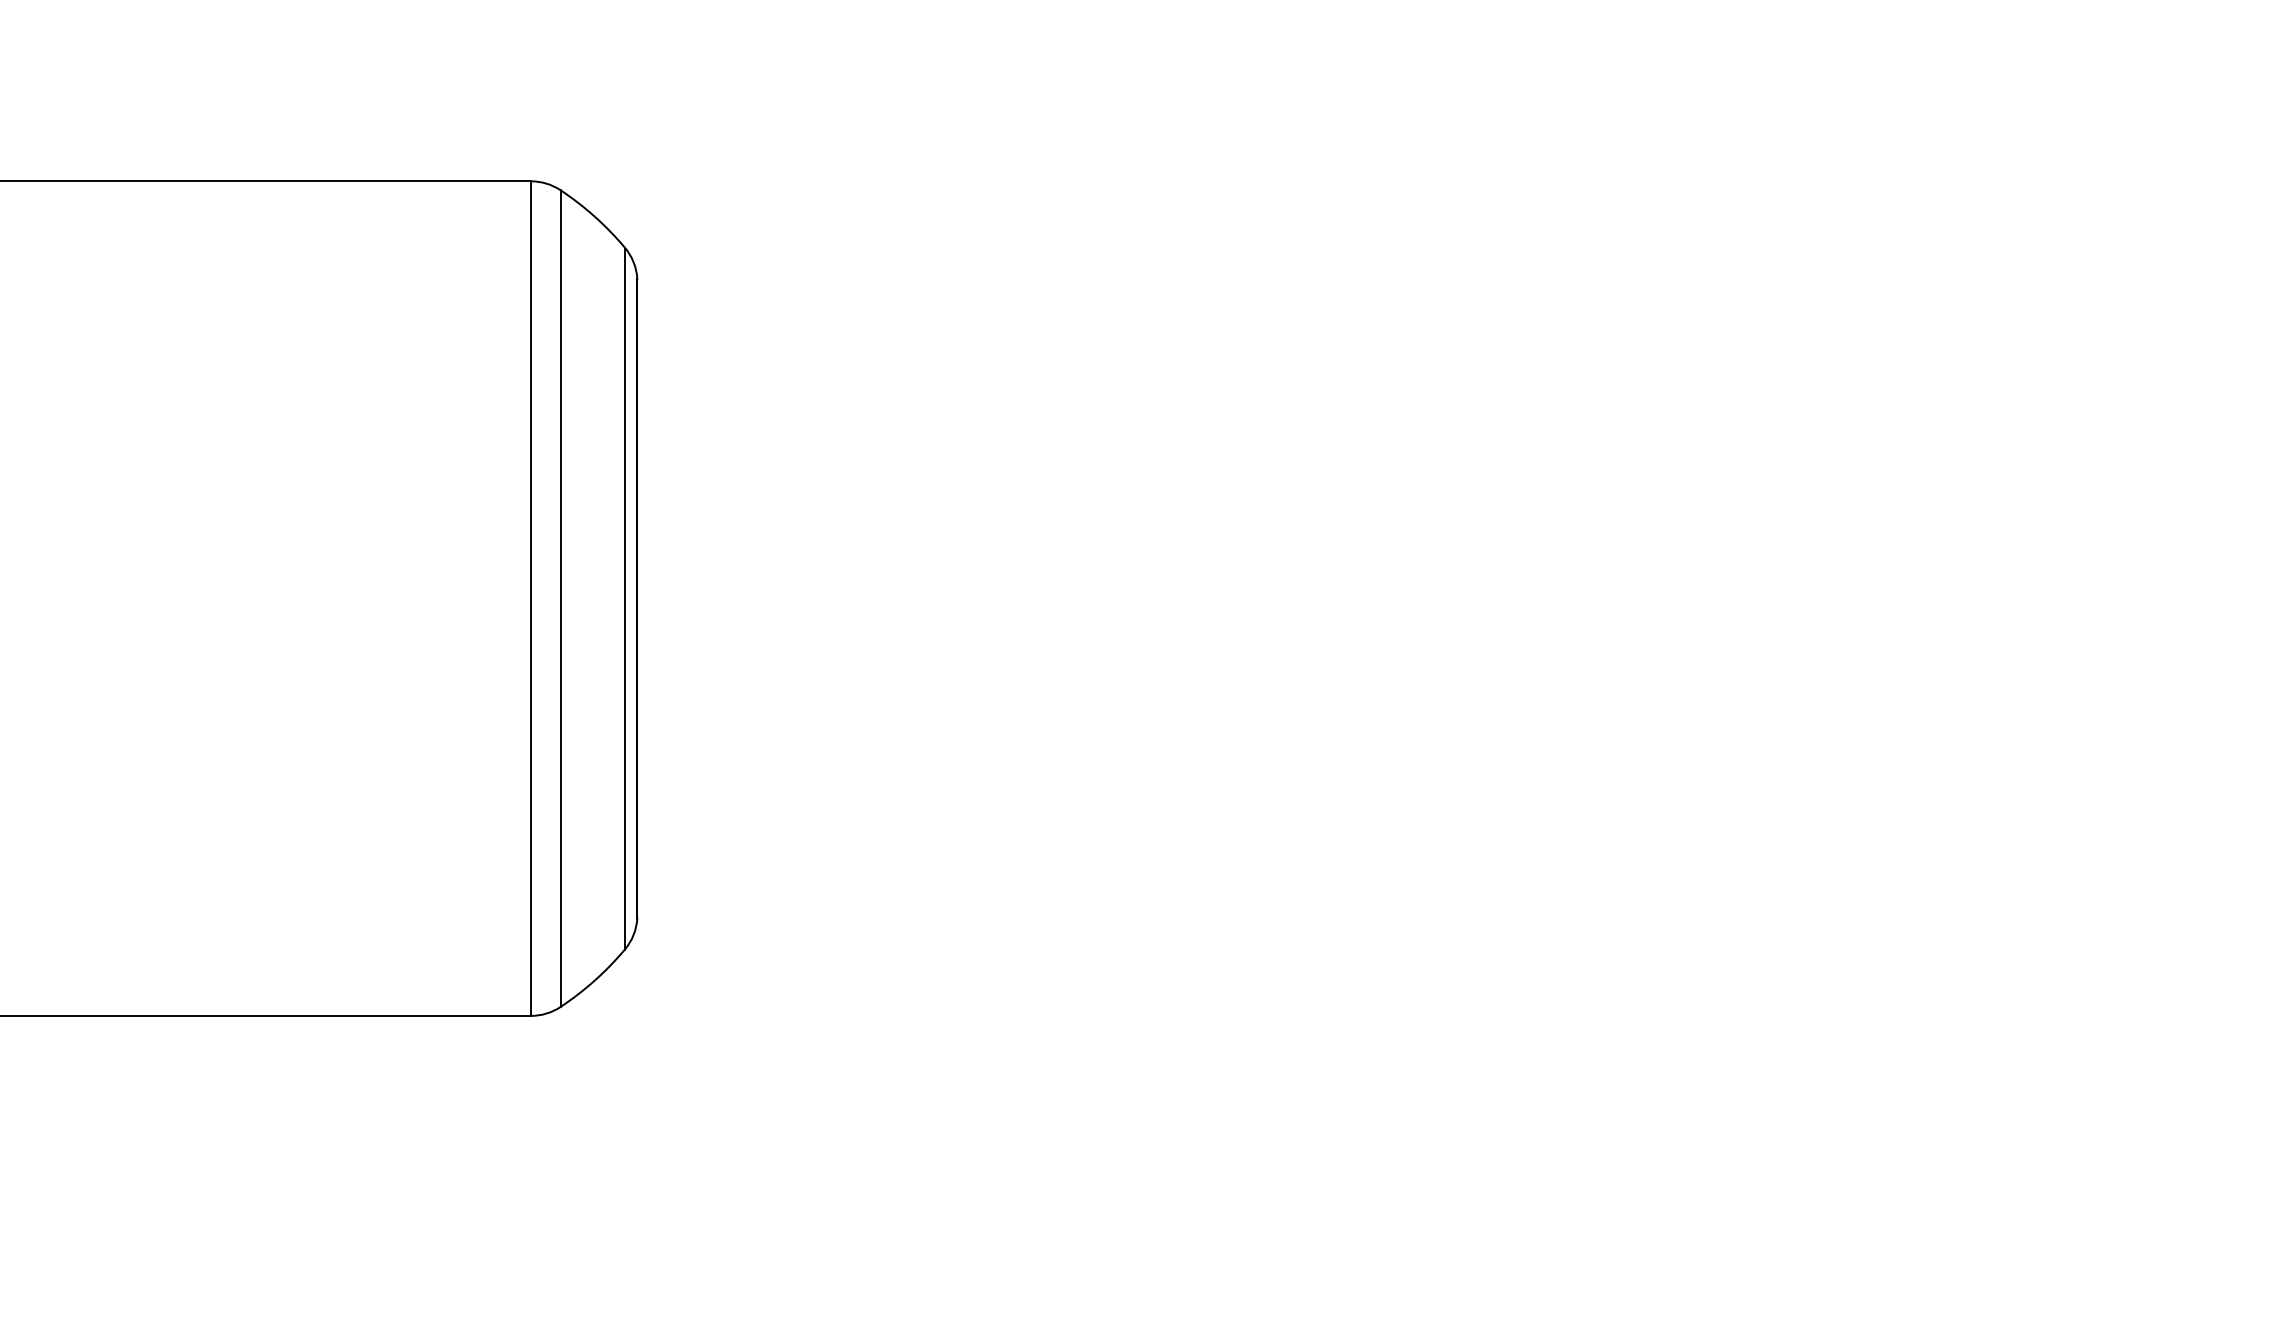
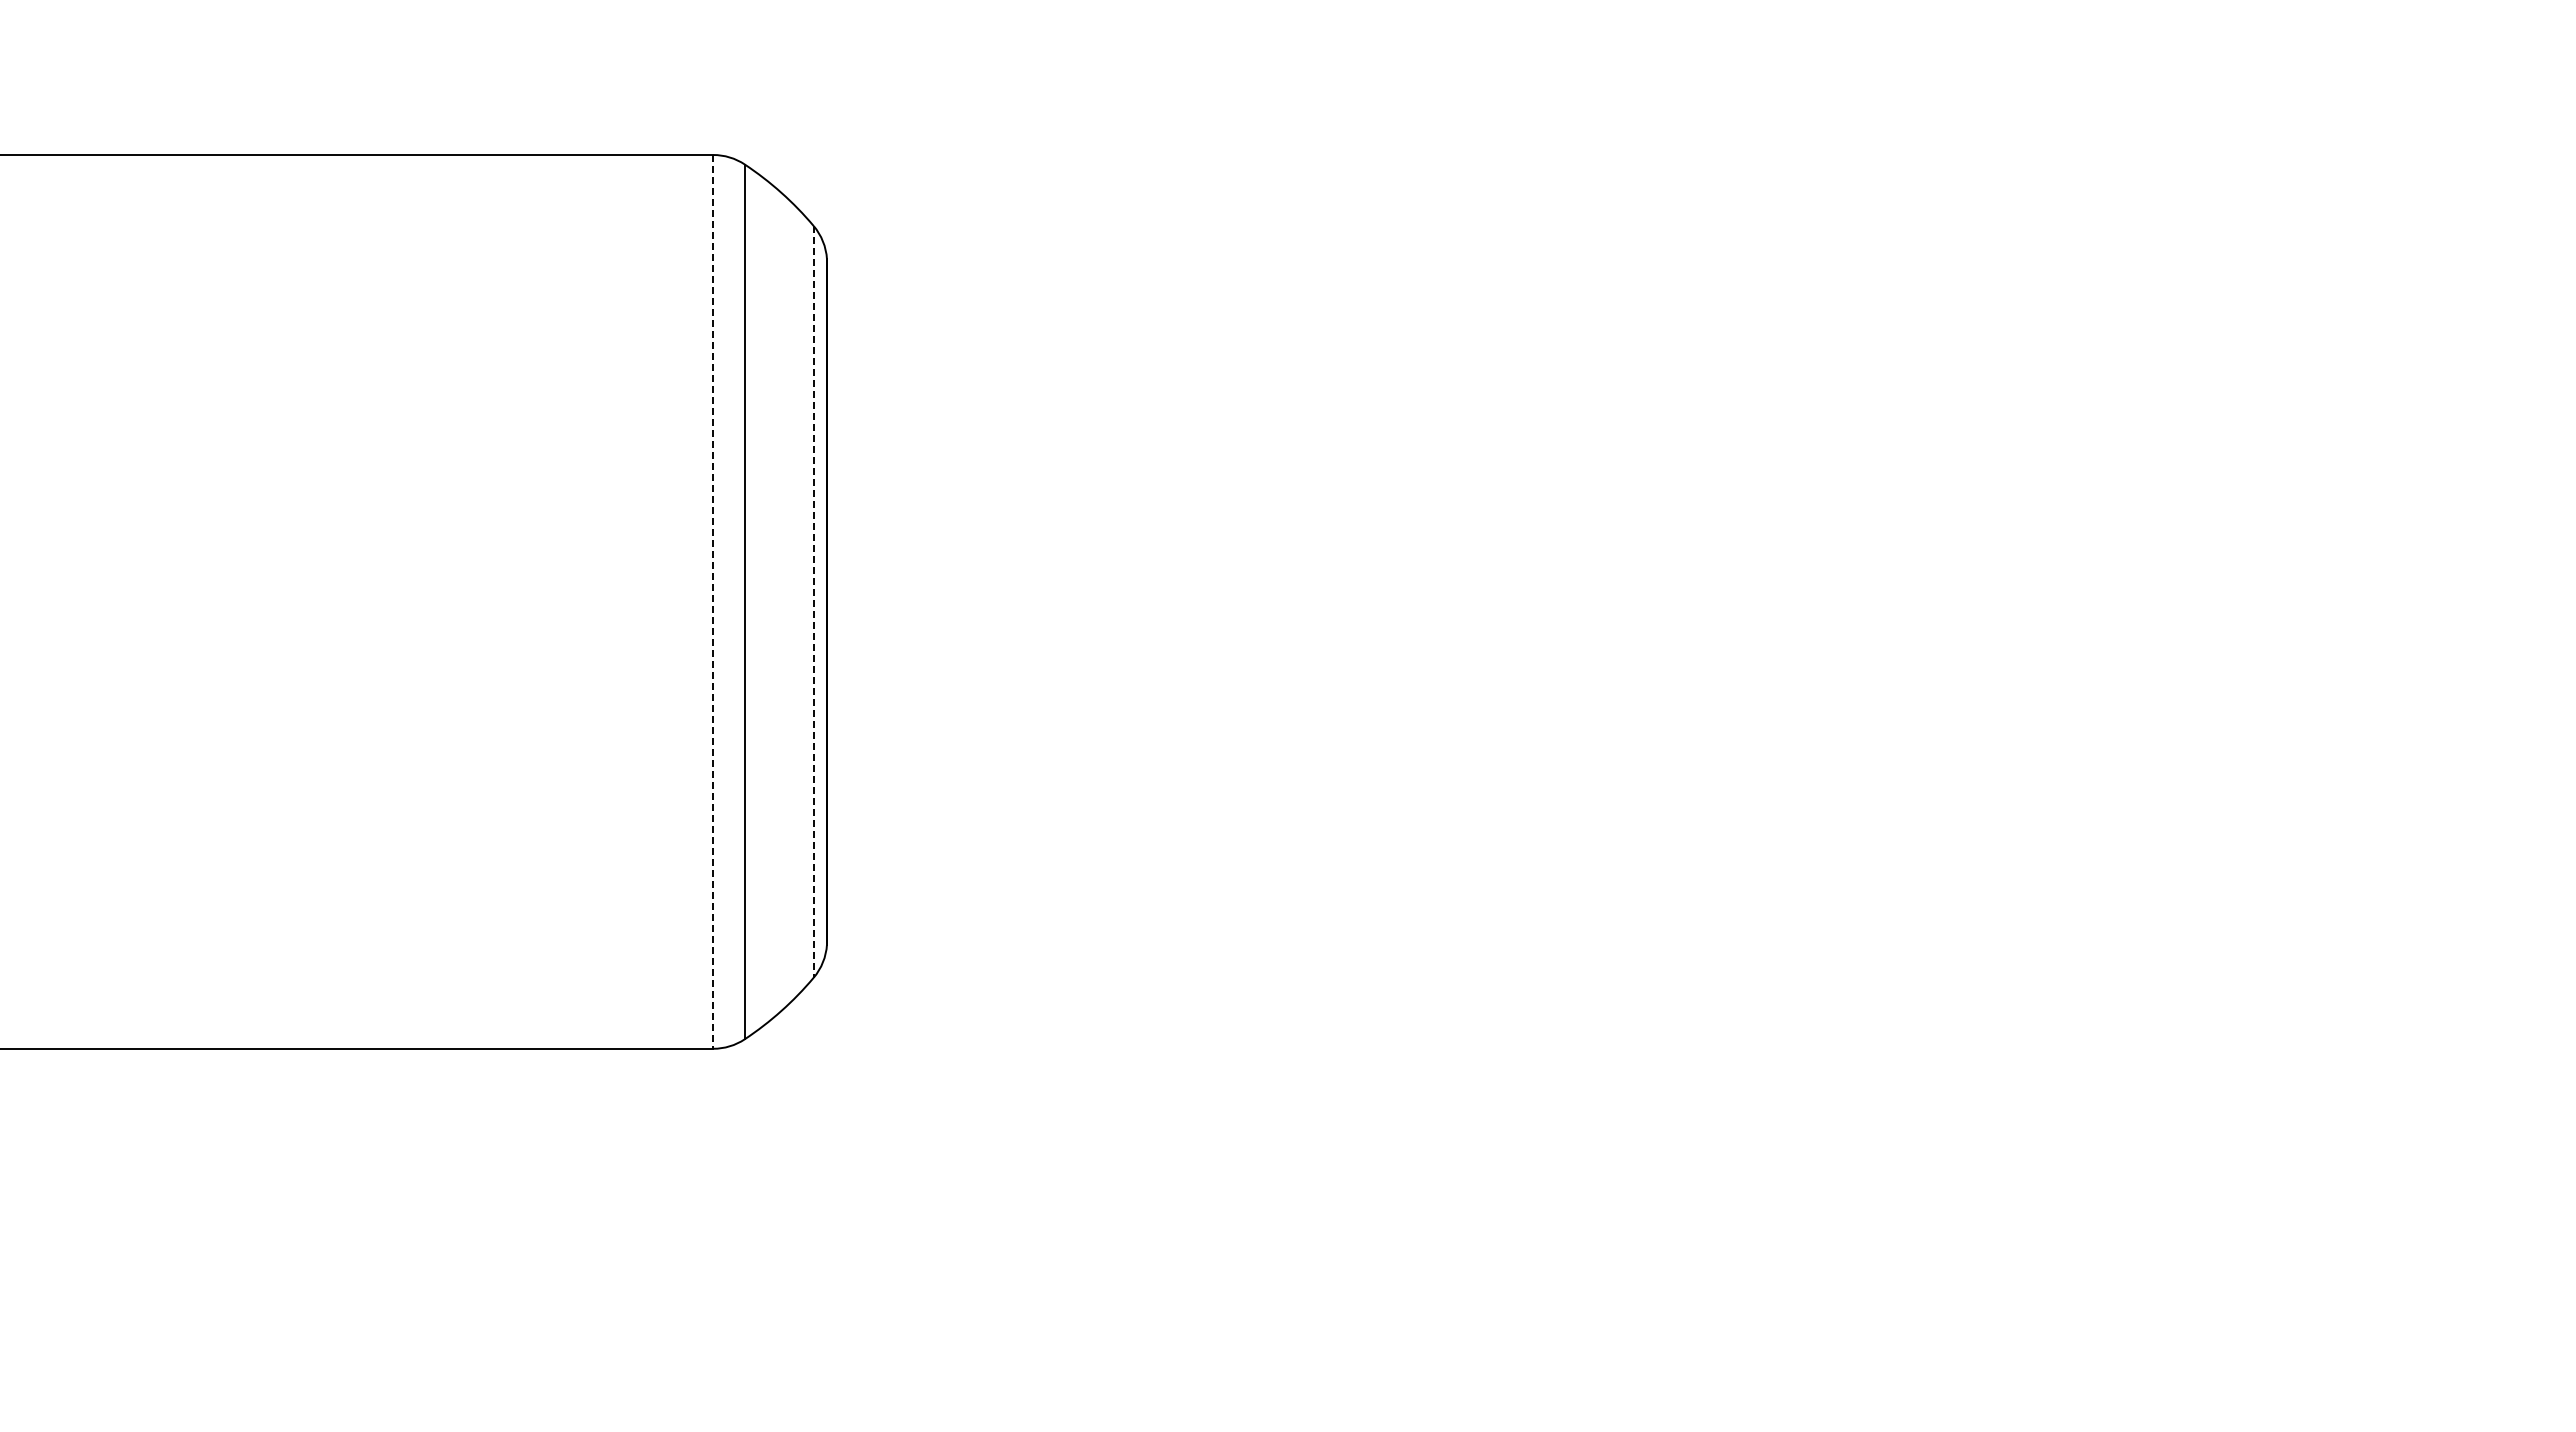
line: (531, 598) -> (713, 601), solid -> dashed
line: (624, 598) -> (813, 601), solid -> dashed

